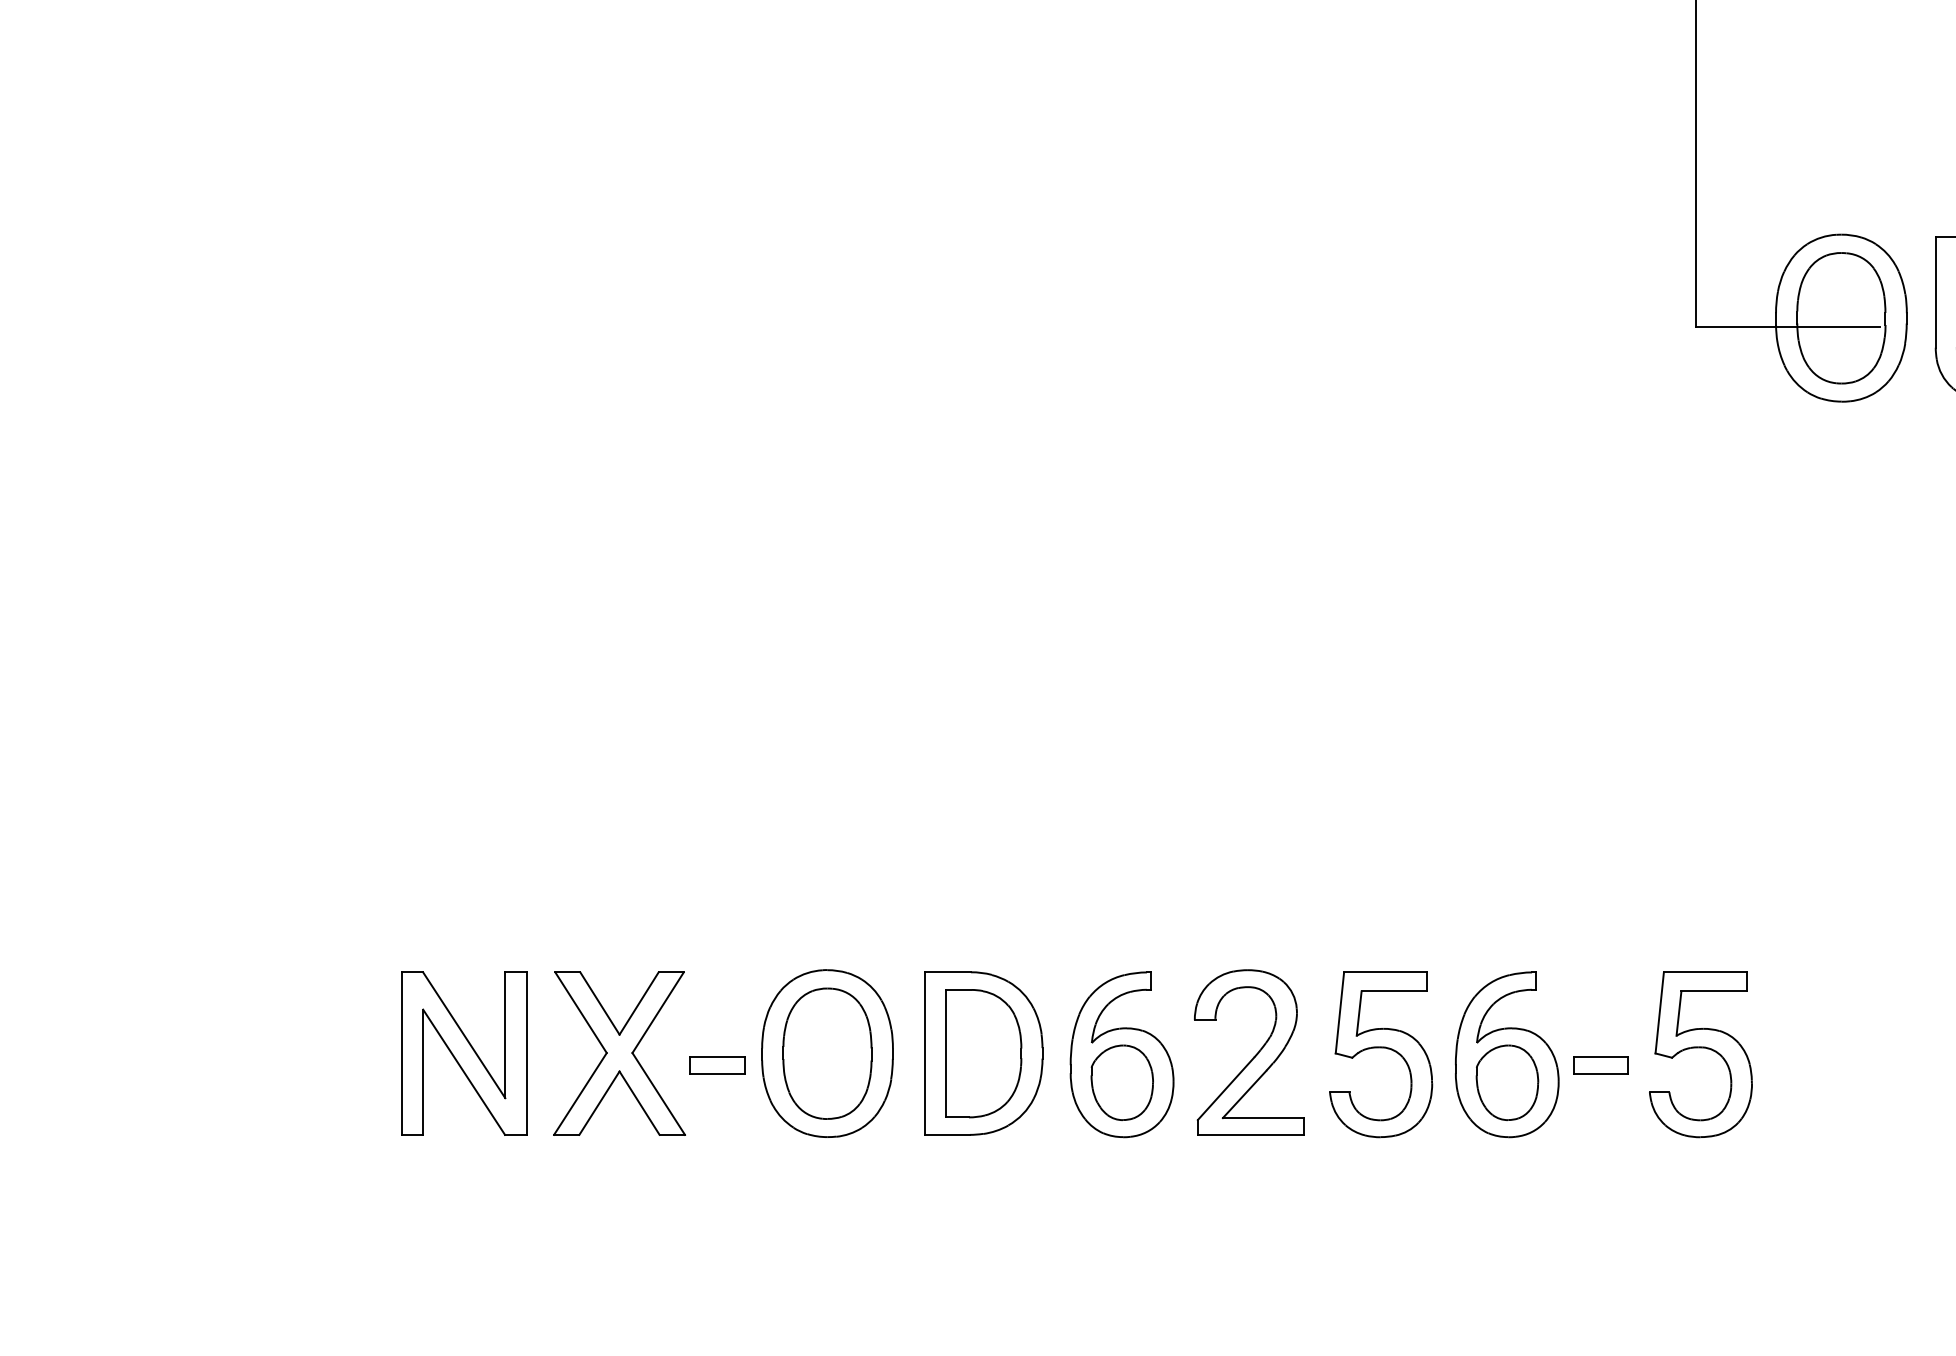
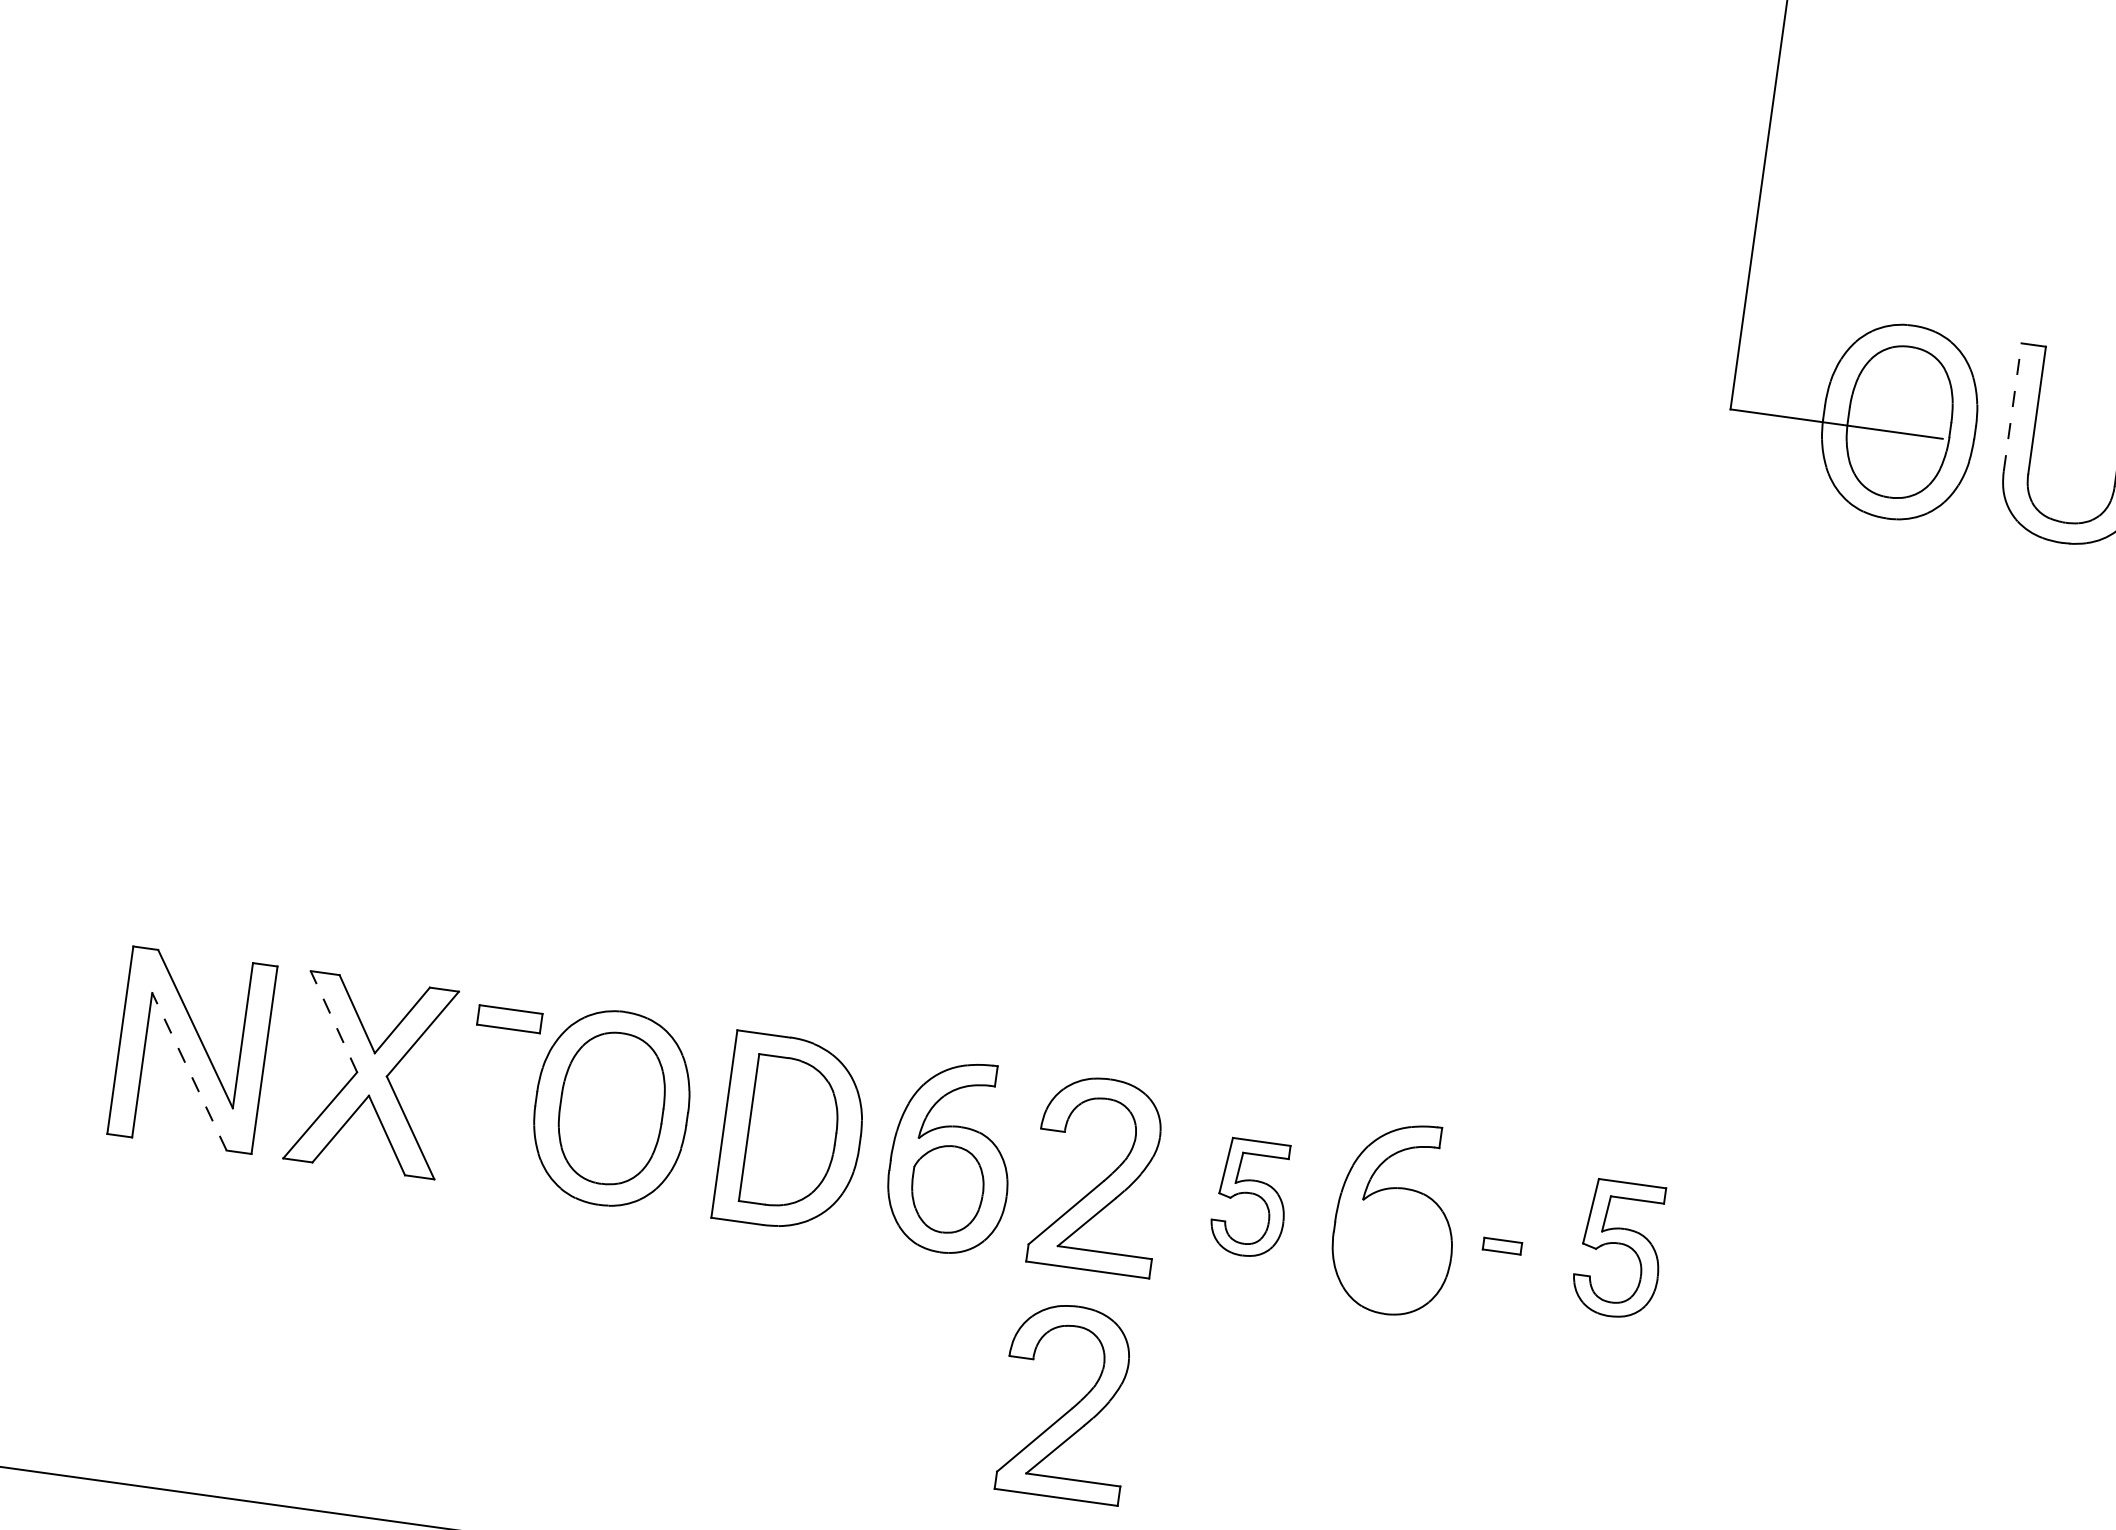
line: (1935, 291) -> (2012, 406), solid -> dashed
line: (581, 1012) -> (334, 1021), solid -> dashed
part: (1381, 1054) -> (1251, 1198), size x0.6
part: (1700, 1054) -> (1619, 1249), size x0.7
part: (717, 1065) -> (510, 1018), moved
part: (1600, 1065) -> (1501, 1245), size x0.6
line: (464, 1072) -> (189, 1072), solid -> dashed
part: (1507, 1082) -> (1391, 1250), removed
part: (1249, 1249) -> (1067, 1402), added

